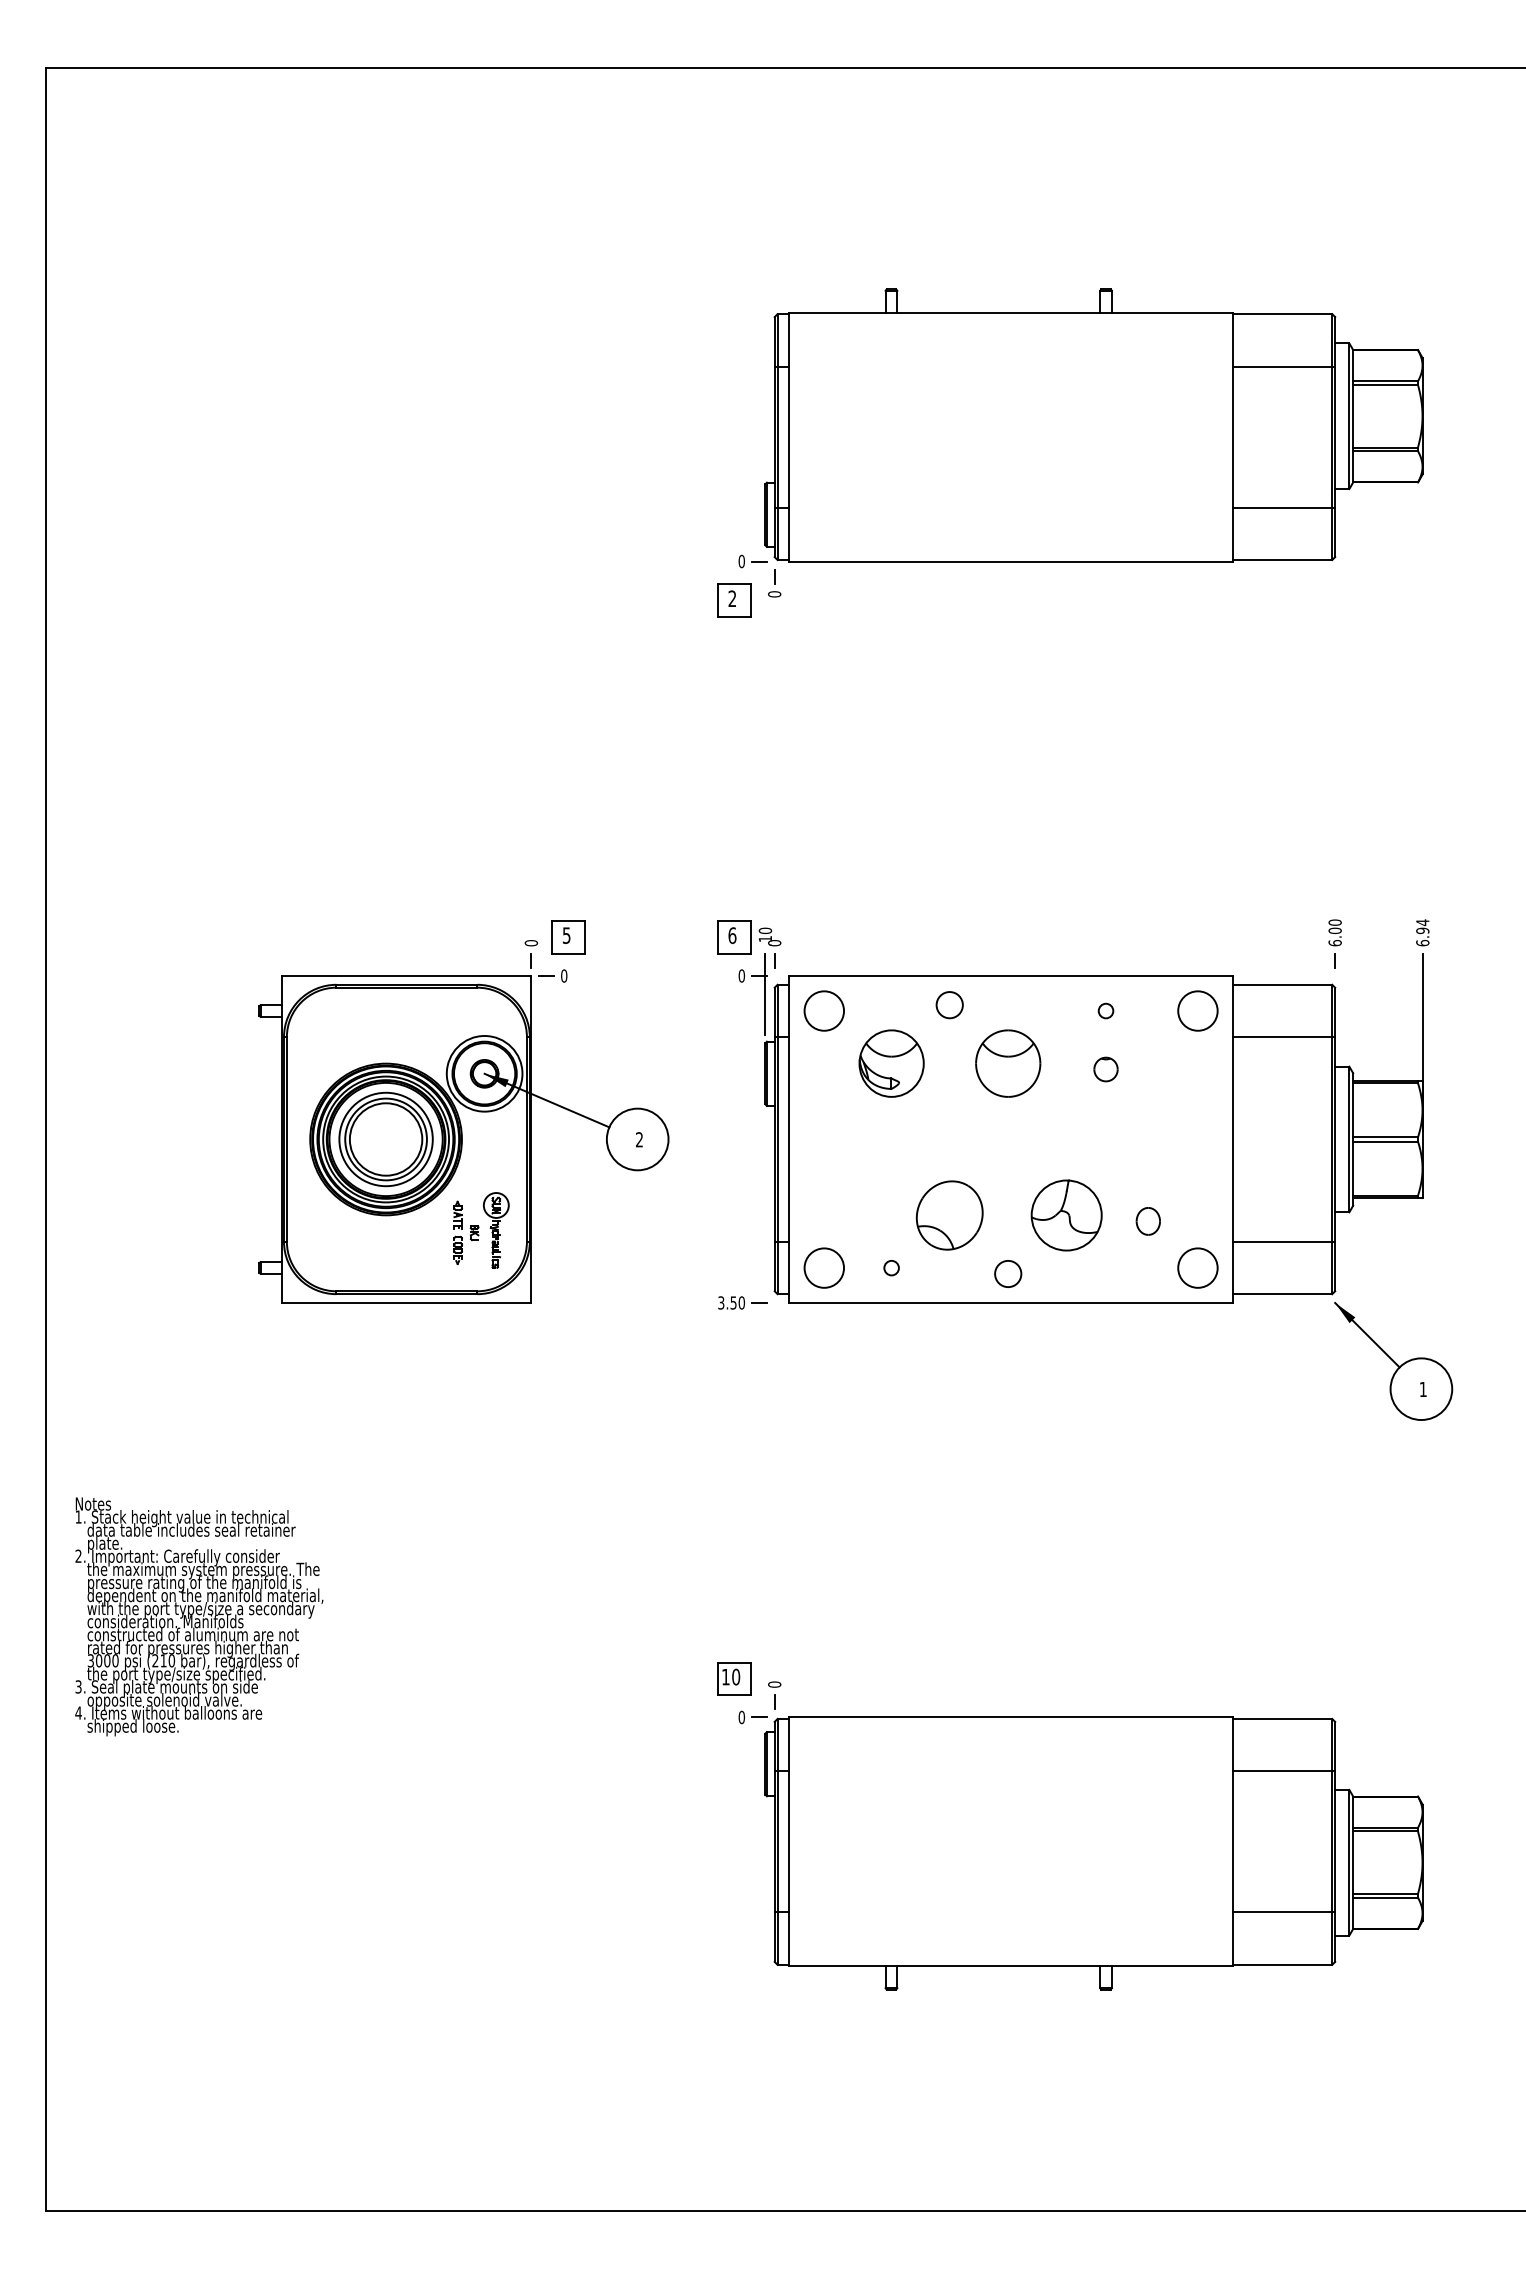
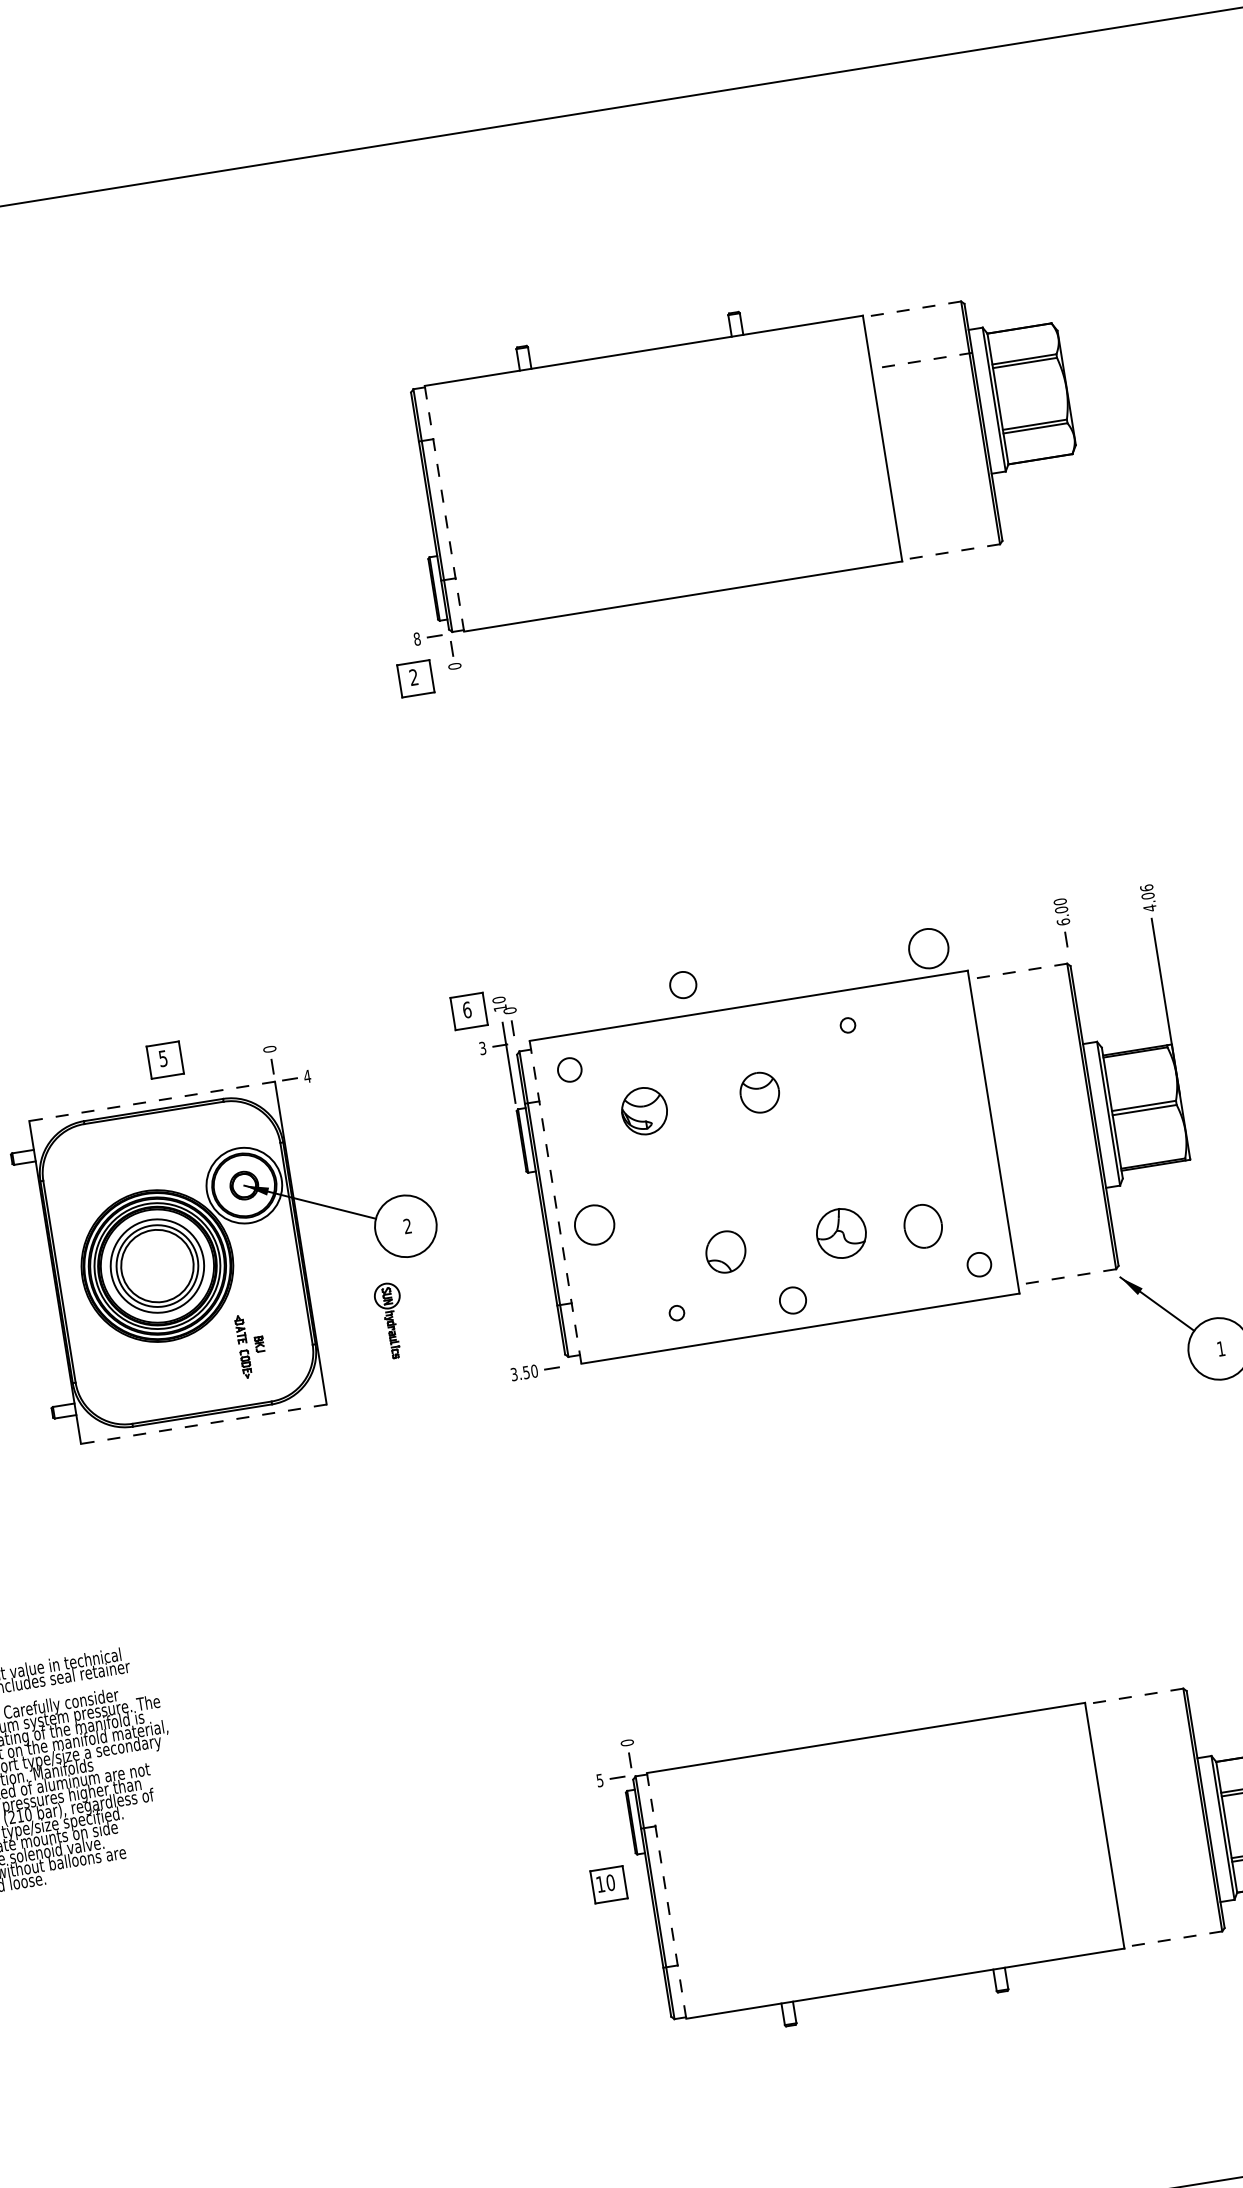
line: (1282, 314) -> (912, 309), solid -> dashed
line: (1283, 366) -> (921, 360), solid -> dashed
line: (789, 436) -> (444, 508), solid -> dashed
line: (1283, 507) -> (943, 500), removed
line: (1282, 560) -> (950, 552), solid -> dashed
text: (741, 561) -> (416, 639), 0 -> 8
text: (1422, 932) -> (1148, 897), 6.94 -> 4.06
part: (568, 937) -> (165, 1060), moved
text: (563, 975) -> (306, 1076), 0 -> 4
text: (741, 975) -> (482, 1047), 0 -> 3
line: (406, 976) -> (151, 1101), solid -> dashed
line: (1282, 984) -> (1018, 971), solid -> dashed
circle: (949, 1005) -> (683, 985), moved
circle: (824, 1010) -> (569, 1069), size x0.6
circle: (1197, 1010) -> (928, 948), moved
line: (1283, 1037) -> (1027, 1023), removed
part: (891, 1063) -> (644, 1111), size x0.7
part: (1008, 1063) -> (759, 1092), size x0.6
part: (1105, 1069) -> (856, 1083), removed
line: (789, 1140) -> (555, 1203), solid -> dashed
part: (949, 1215) -> (725, 1252), size x0.6
part: (1066, 1215) -> (841, 1233), size x0.7
part: (1147, 1221) -> (922, 1226), size x1.6
part: (496, 1230) -> (391, 1320), moved
line: (1283, 1241) -> (1059, 1224), removed
circle: (823, 1267) -> (593, 1224), moved
circle: (1197, 1267) -> (978, 1264), size x0.6
line: (1282, 1294) -> (1067, 1277), solid -> dashed
line: (406, 1302) -> (203, 1423), solid -> dashed
part: (734, 1678) -> (609, 1884), moved
text: (741, 1717) -> (599, 1780), 0 -> 5
line: (1282, 1718) -> (1134, 1696), solid -> dashed
line: (1283, 1771) -> (1143, 1748), removed
line: (789, 1842) -> (666, 1896), solid -> dashed
line: (1283, 1912) -> (1165, 1887), removed
line: (1282, 1964) -> (1173, 1938), solid -> dashed

